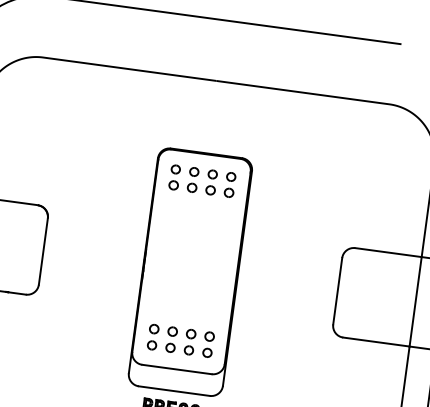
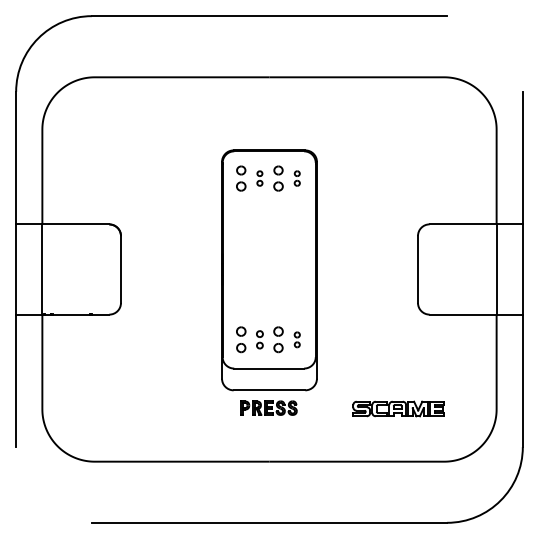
part: (192, 179) -> (259, 178), size x0.6
part: (230, 184) -> (297, 178), size x0.6
part: (171, 339) -> (259, 339), size x0.7
part: (208, 344) -> (297, 339), size x0.6

